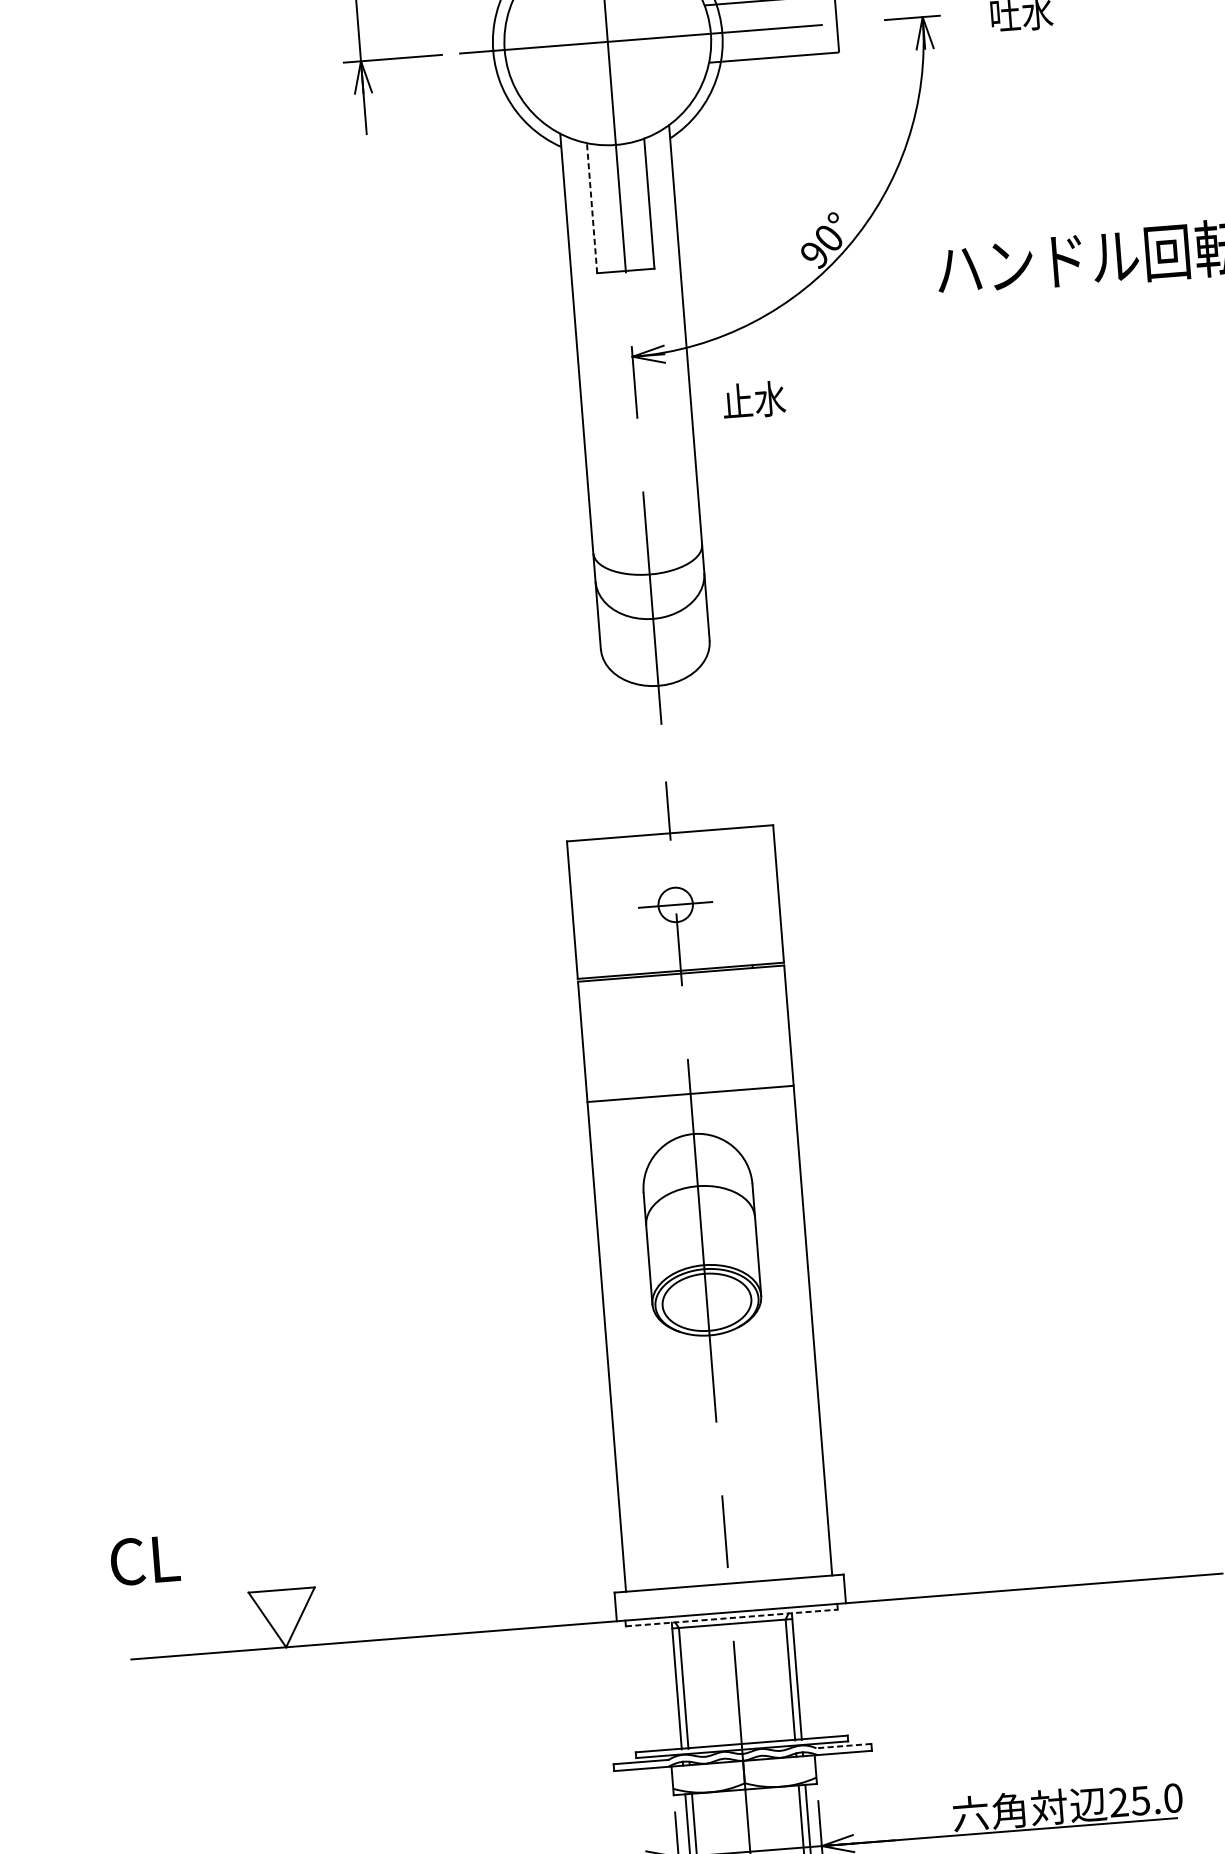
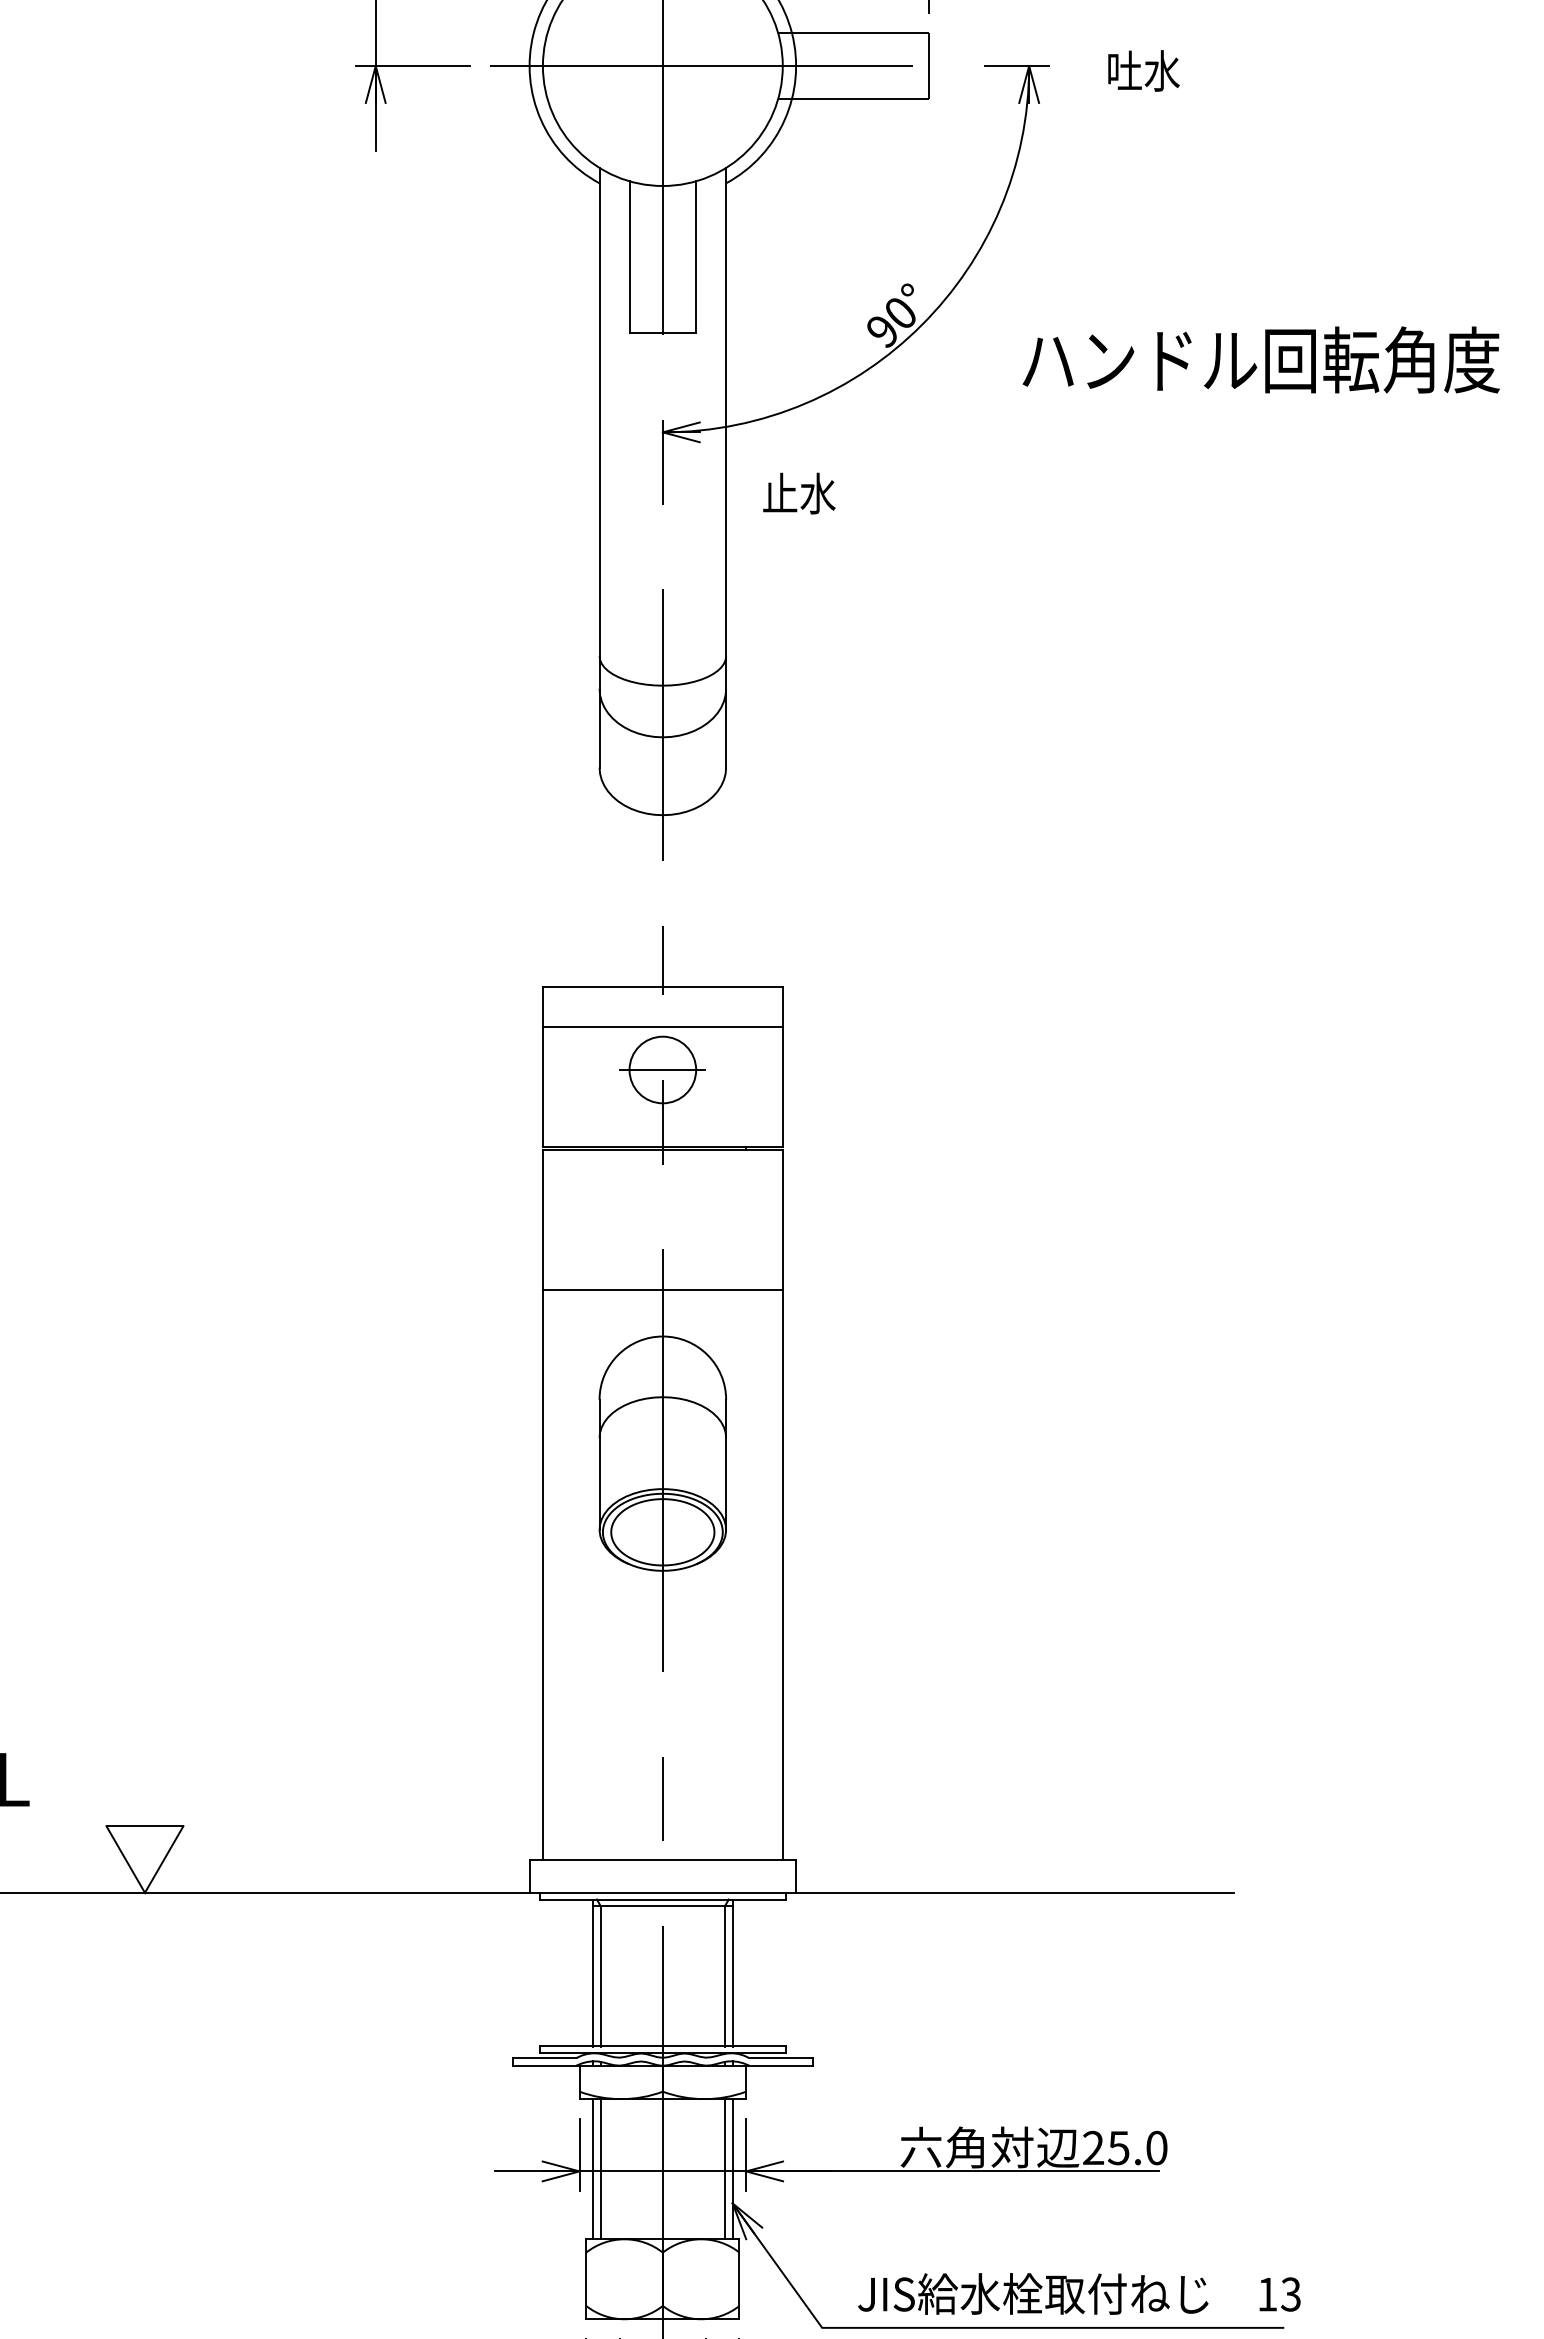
line: (592, 207) -> (629, 256), dashed -> solid
line: (672, 867) -> (662, 1026), added
circle: (675, 904) -> (662, 1069), size x1.67
line: (732, 1617) -> (663, 1899), dashed -> solid
line: (843, 1745) -> (780, 2057), dashed -> solid

